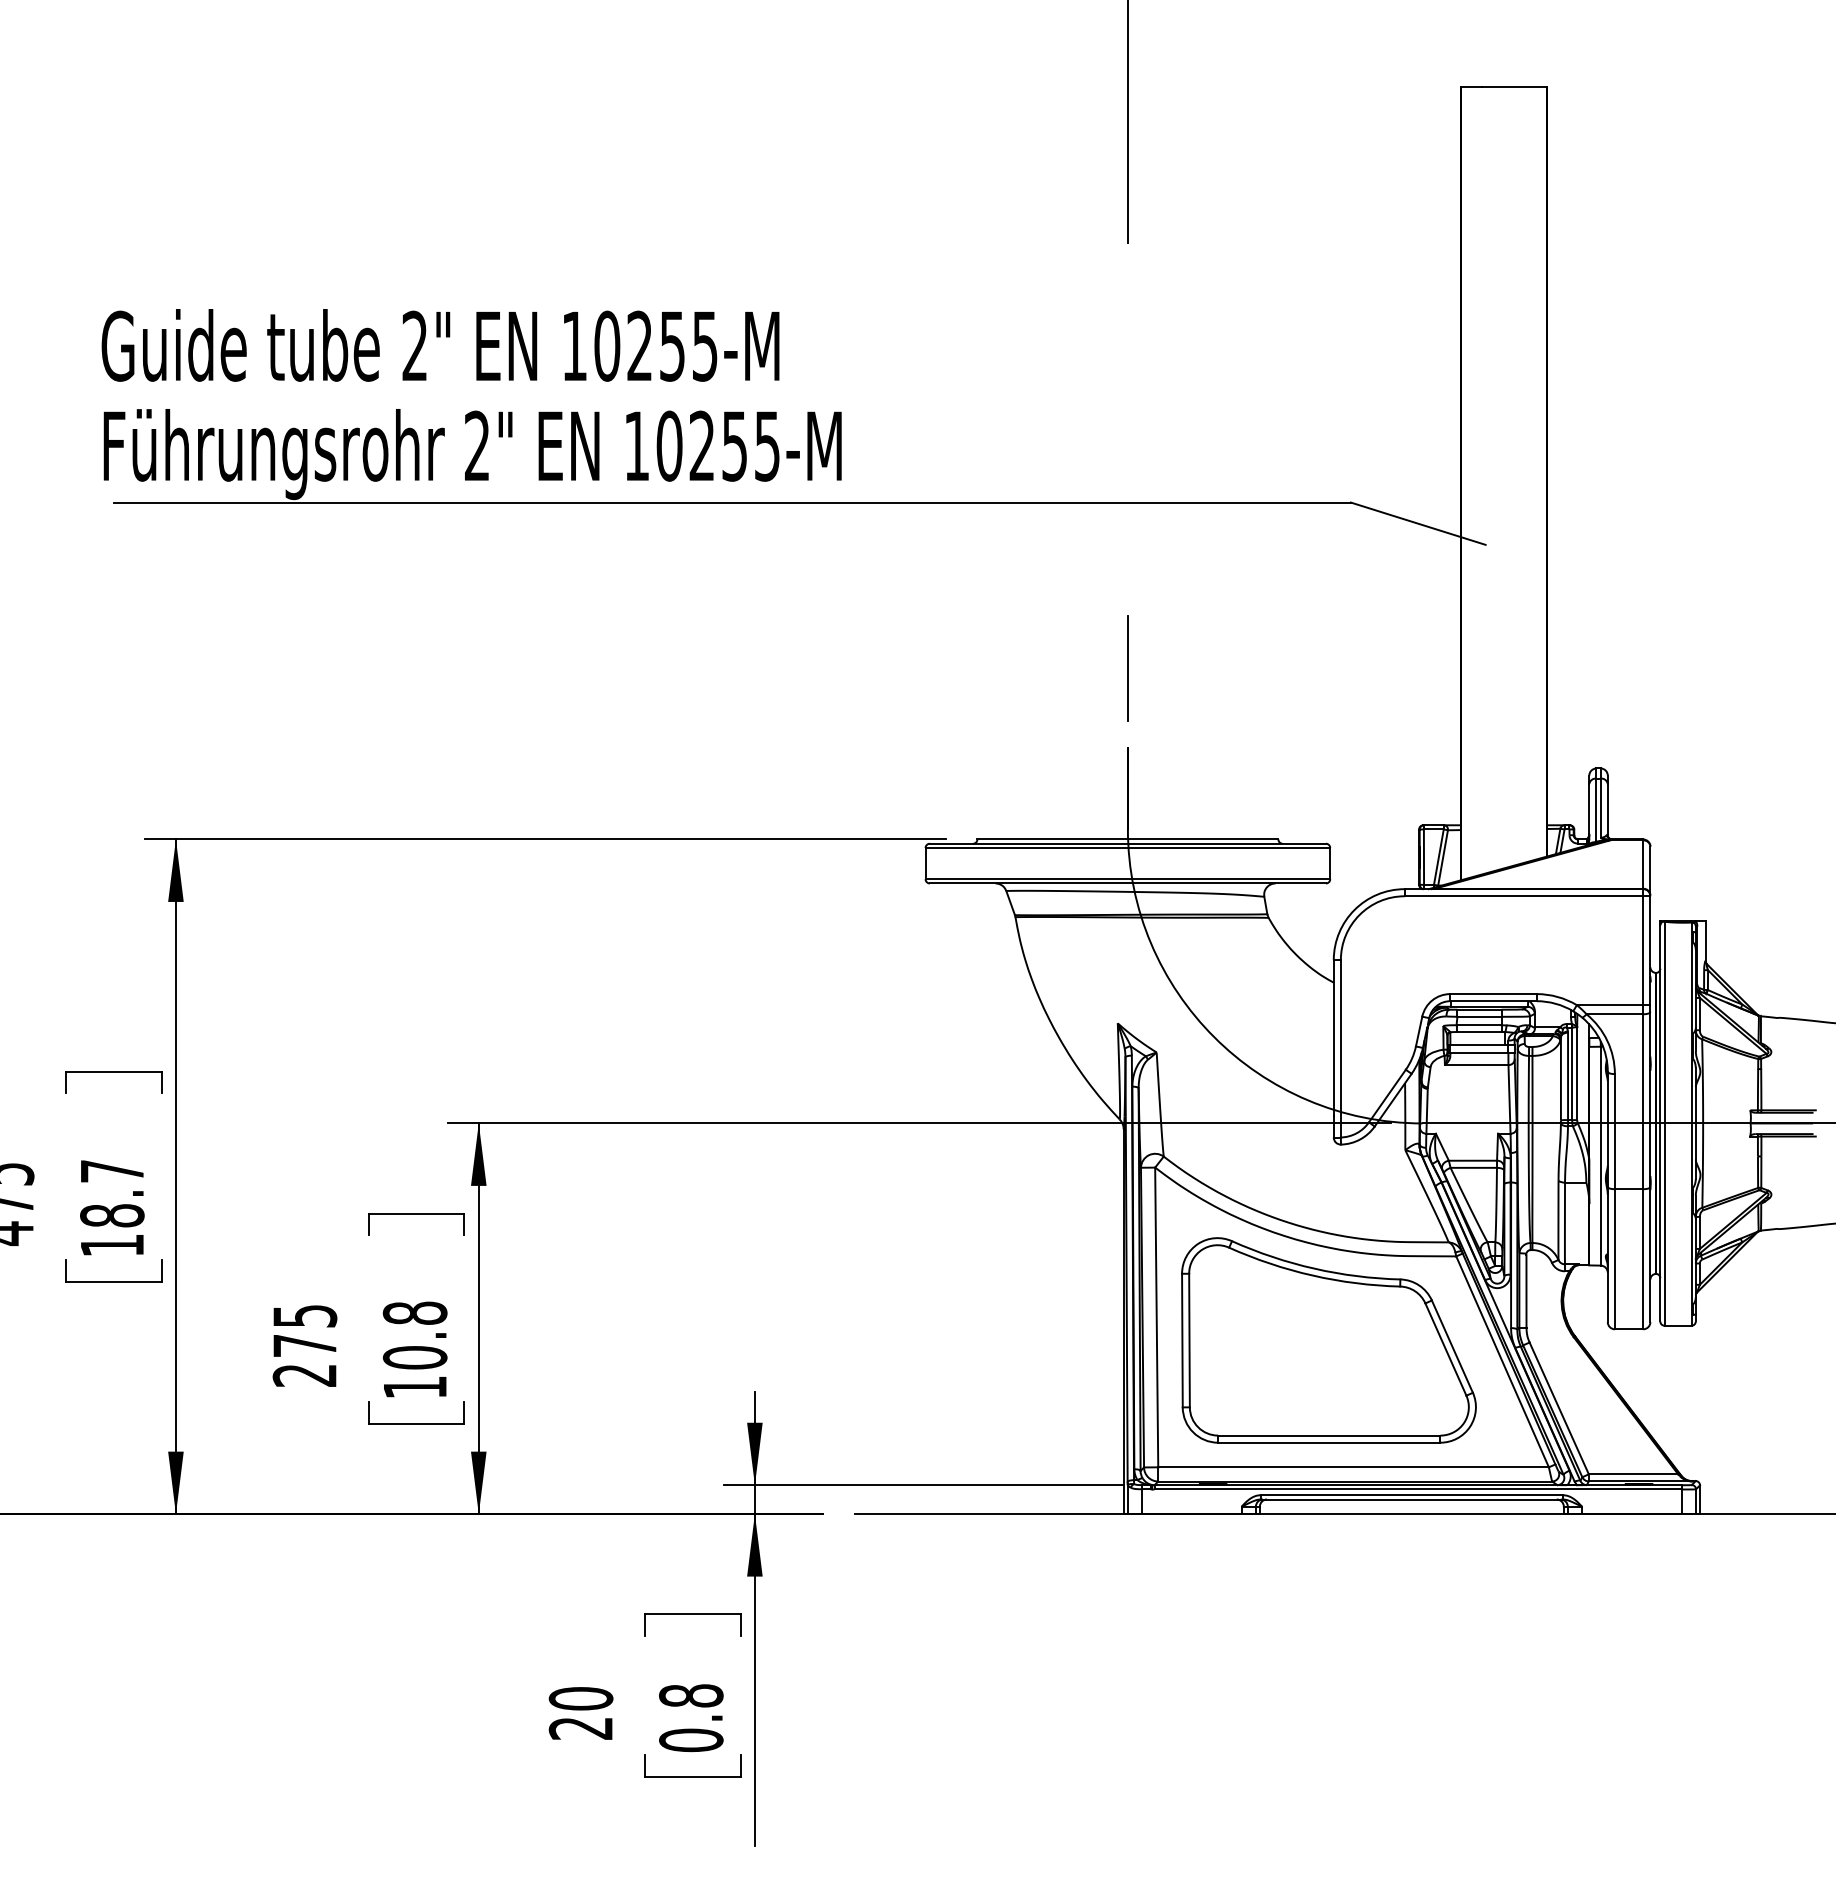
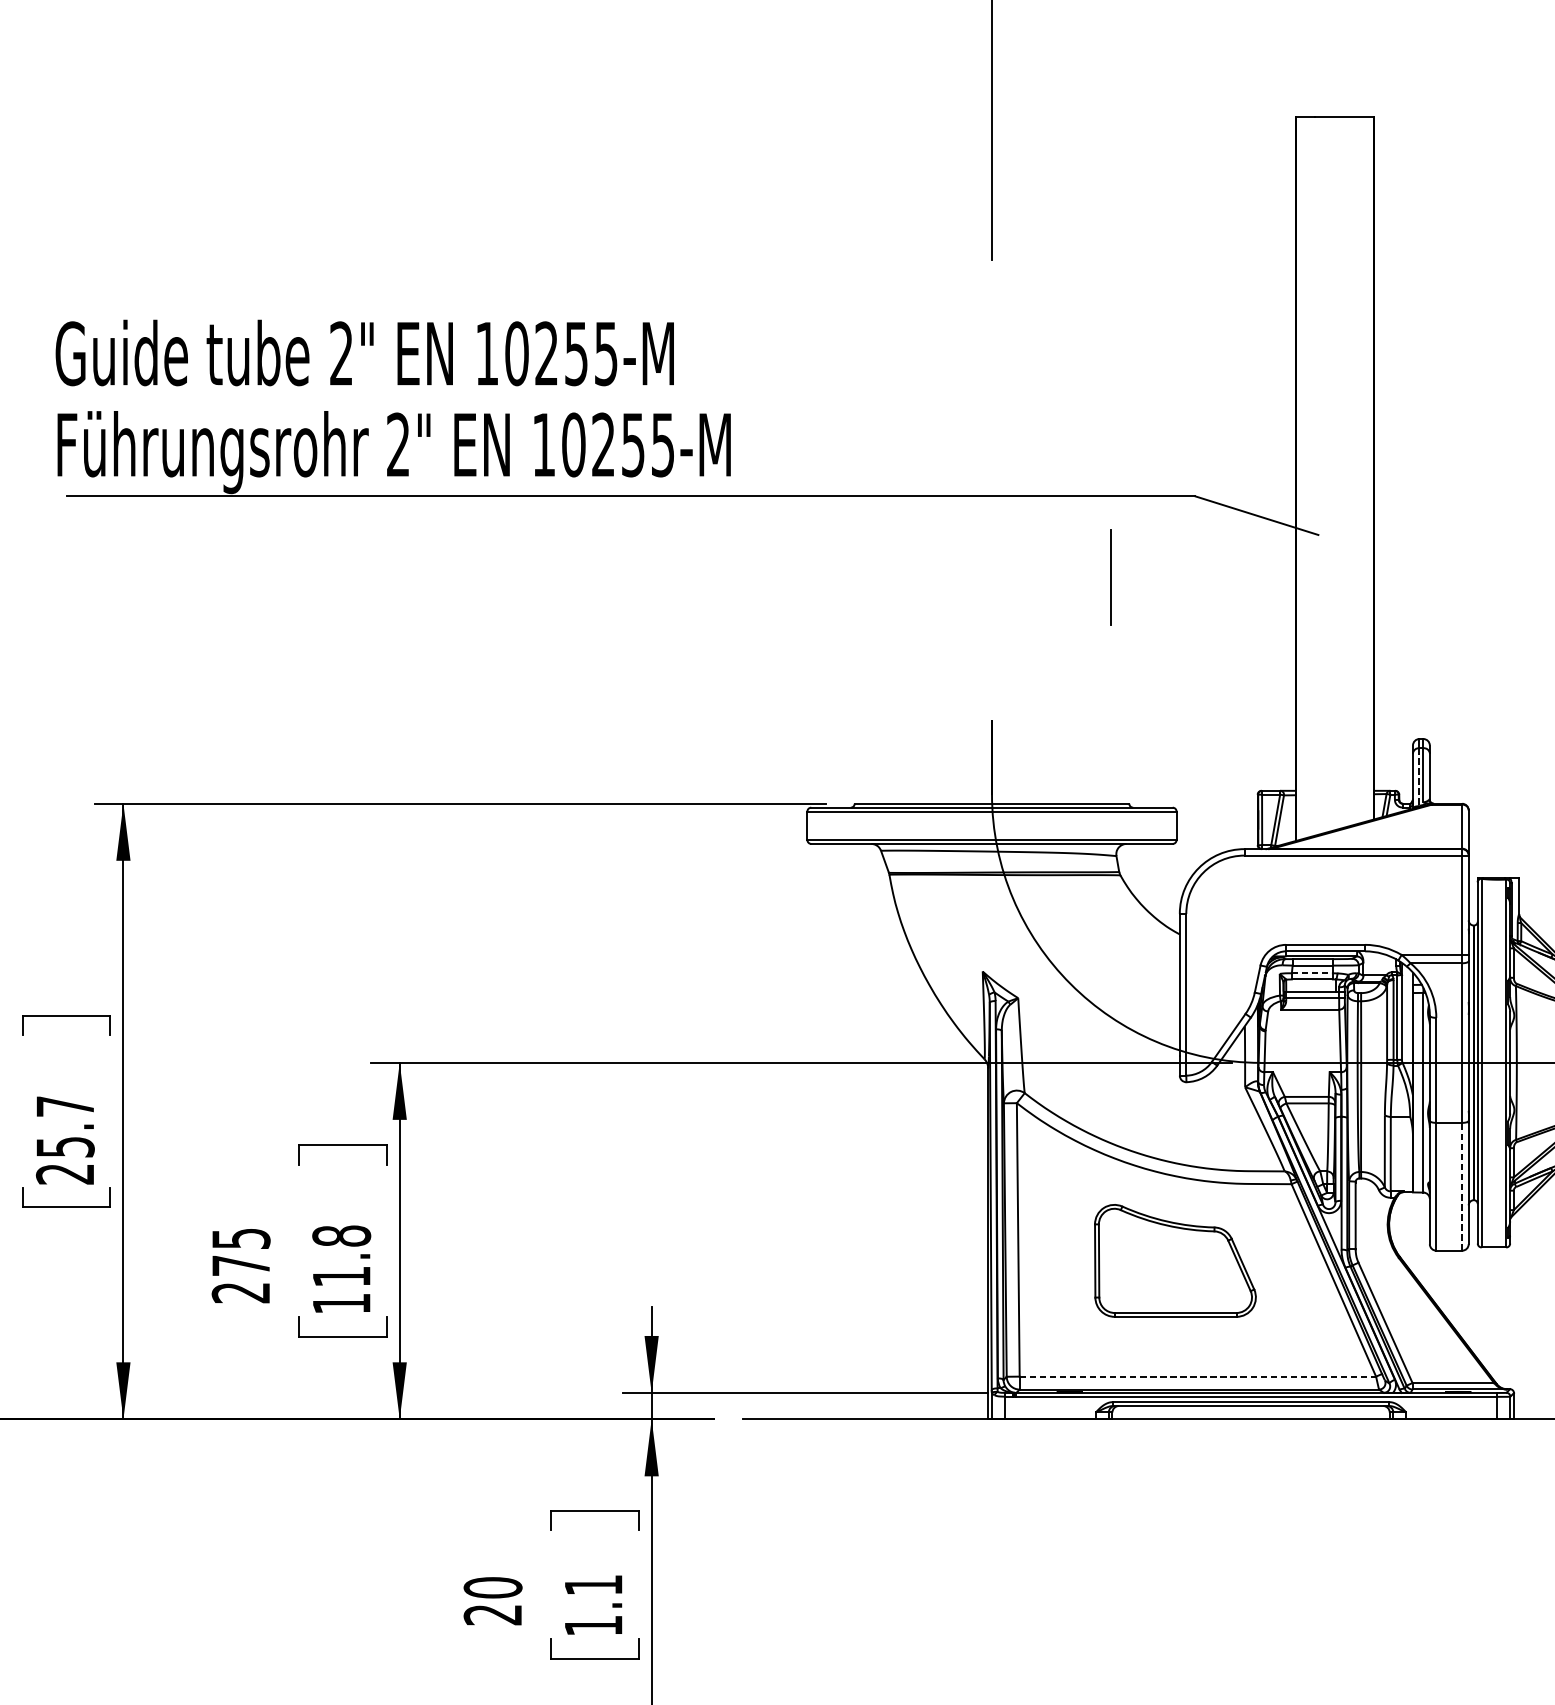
line: (1127, 668) -> (1111, 577), moved
line: (1596, 810) -> (1419, 777), solid -> dashed
line: (1479, 1025) -> (1312, 973), solid -> dashed
text: (112, 1230) -> (65, 1160), 18.7 -> 25.7
line: (1643, 1258) -> (1462, 1186), solid -> dashed
part: (1328, 1340) -> (1175, 1260), size x0.6
text: (414, 1357) -> (341, 1276), 10.8 -> 11.8
line: (1354, 1467) -> (1198, 1376), solid -> dashed
text: (691, 1718) -> (593, 1605), 0.8 -> 1.1

